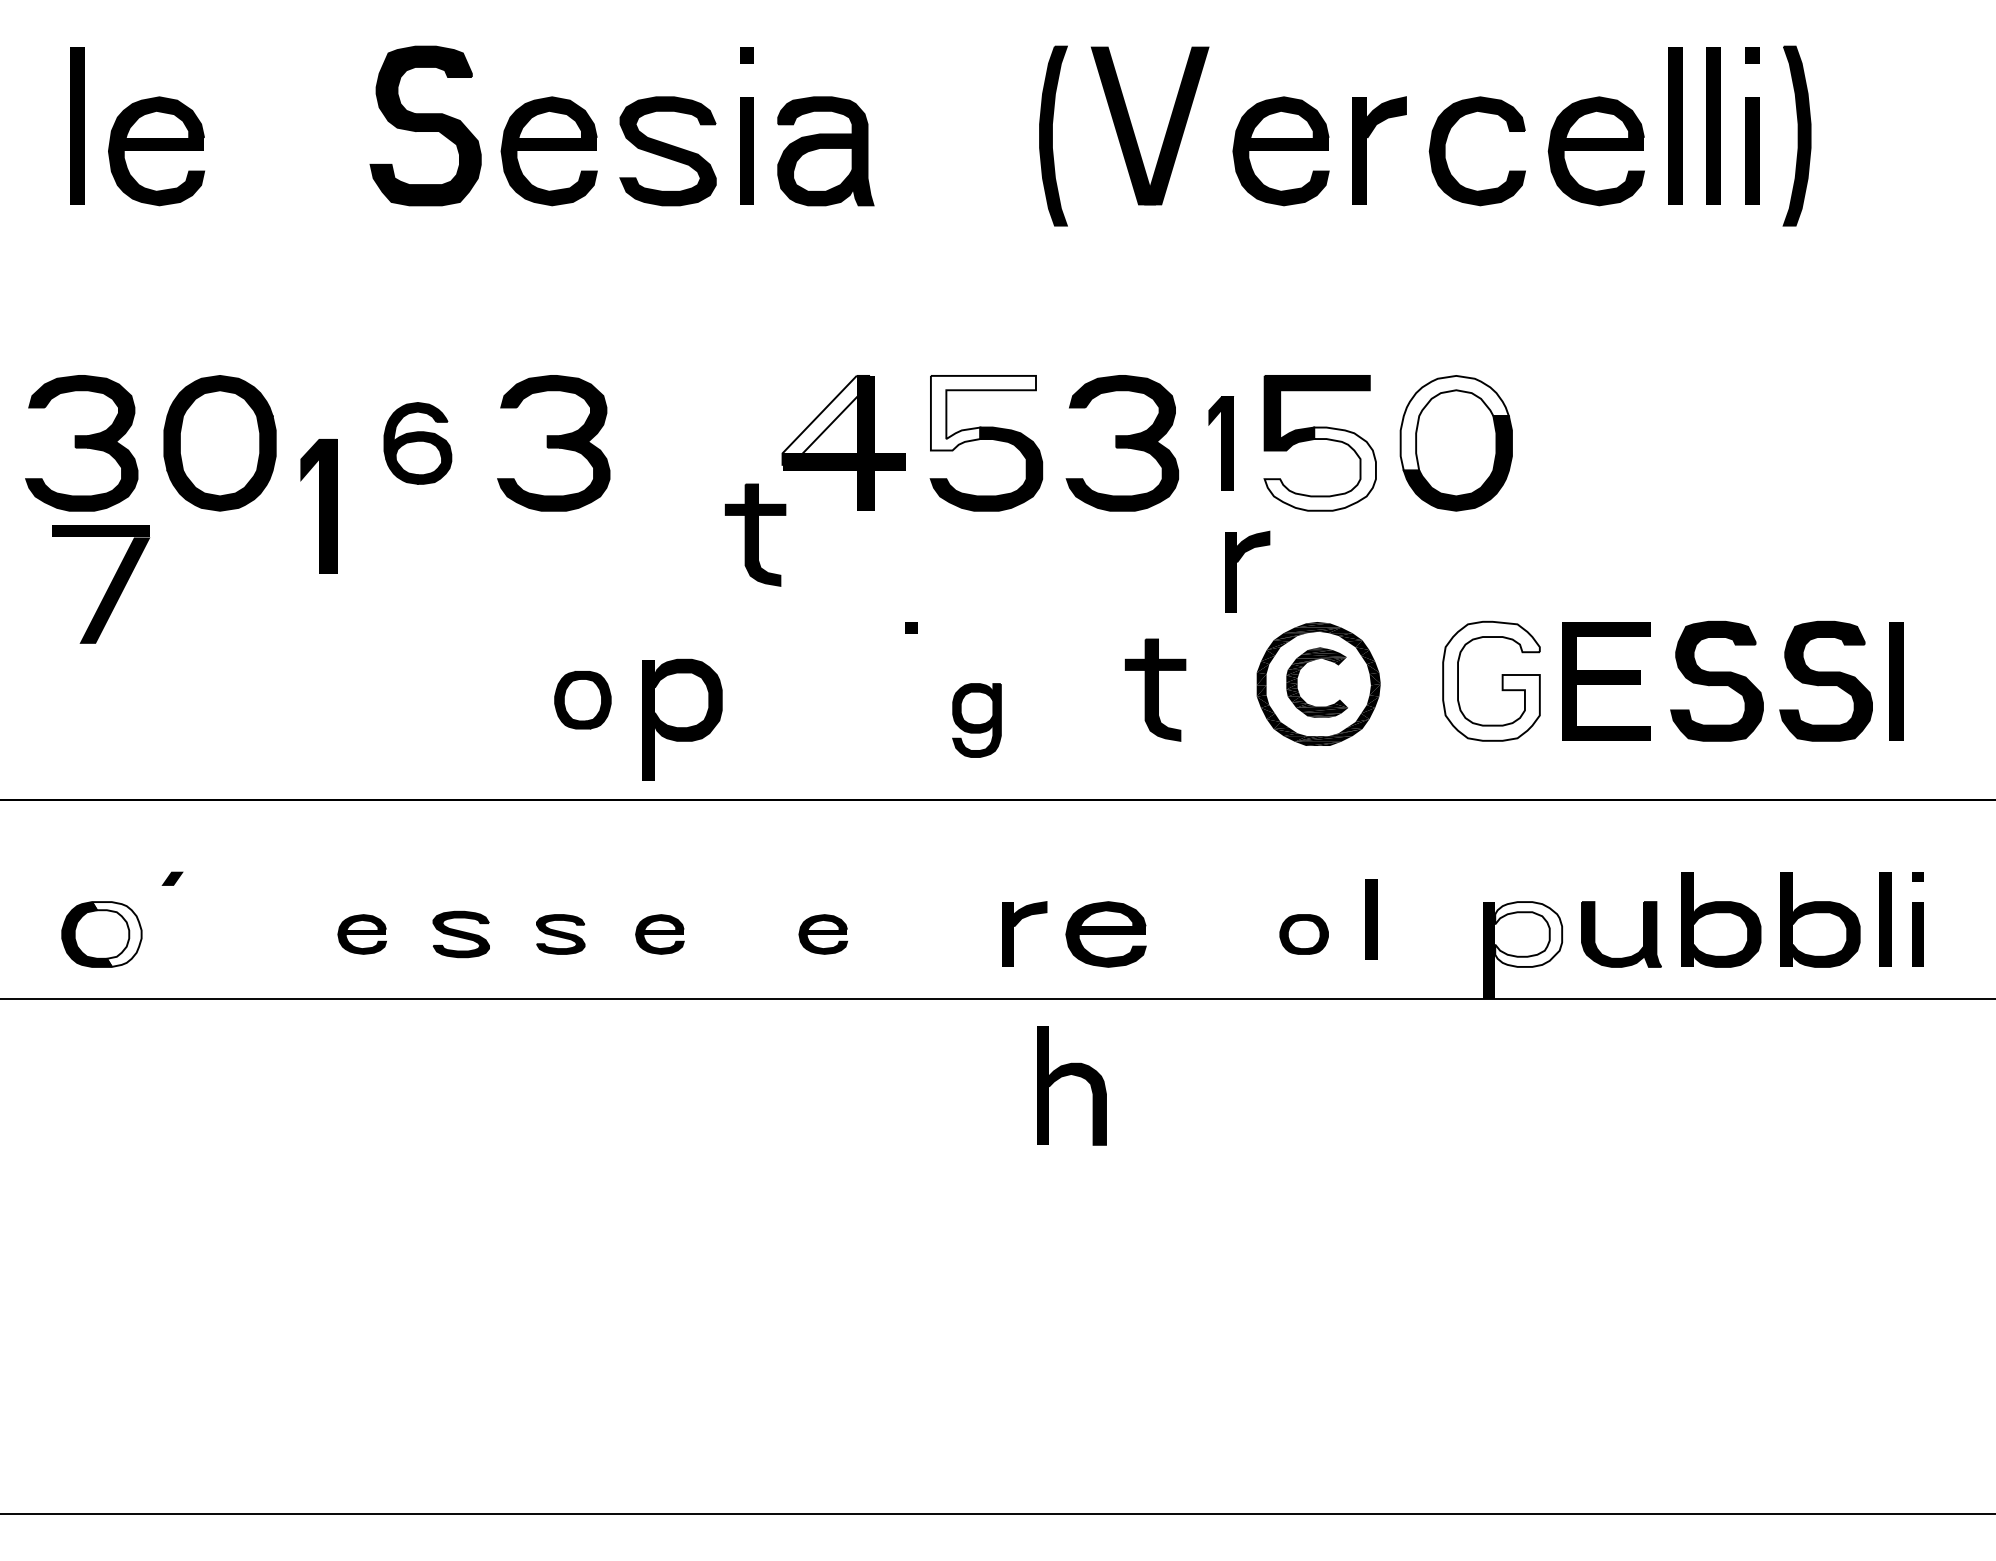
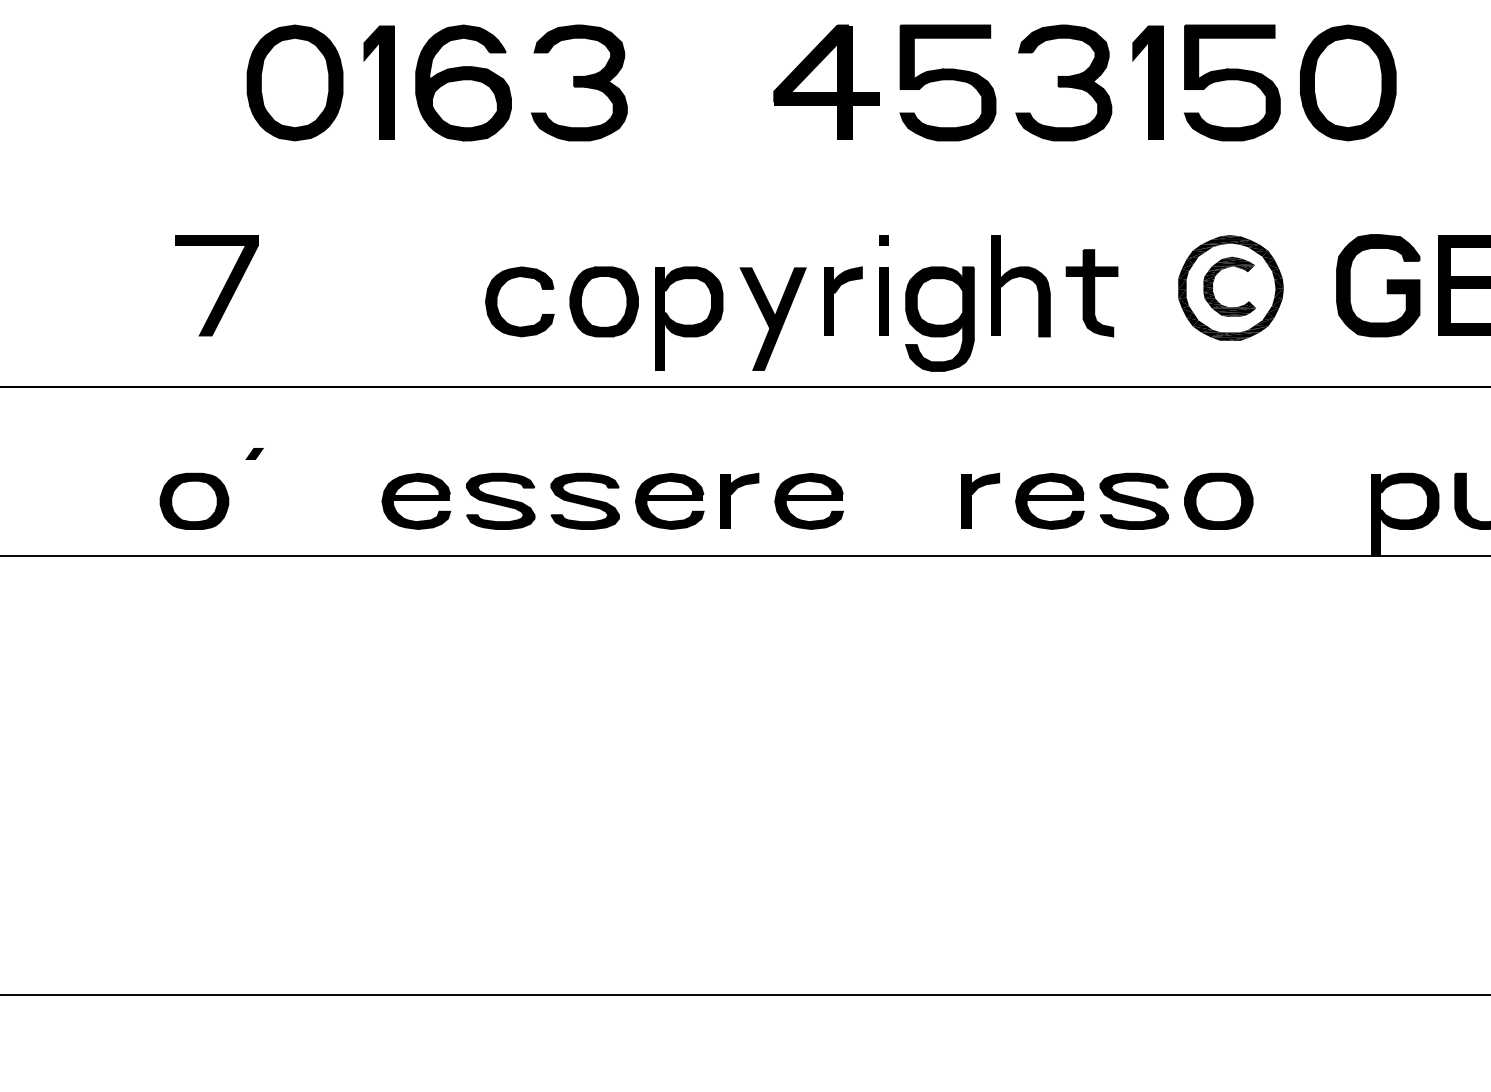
fill: (982, 412) -> (944, 56), added
fill: (825, 419) -> (810, 62), added
fill: (1454, 422) -> (1346, 65), added
part: (81, 443) -> (177, 83), removed
part: (417, 443) -> (463, 83), size x1.67
part: (1221, 443) -> (1148, 83), size x1.43
fill: (1319, 468) -> (1231, 104), added
part: (318, 506) -> (378, 83), moved
part: (755, 534) -> (751, 160), removed
part: (1236, 571) -> (833, 301), moved
part: (108, 587) -> (223, 288), moved
fill: (1491, 680) -> (1378, 285), added
part: (582, 699) -> (603, 301), size x1.43
part: (458, 707) -> (498, 308), added
part: (781, 720) -> (773, 319), added
part: (976, 720) -> (939, 319), size x1.67
part: (1371, 919) -> (884, 302), moved
part: (731, 933) -> (730, 500), added
fill: (116, 934) -> (206, 501), added
part: (361, 934) -> (415, 501), size x1.67
part: (460, 934) -> (499, 501), size x1.43
part: (560, 934) -> (585, 501), size x1.67
part: (659, 934) -> (669, 501), size x1.67
part: (822, 934) -> (808, 501), size x1.67
part: (1204, 934) -> (1133, 501), added
part: (1303, 934) -> (1218, 501), size x1.67
fill: (1528, 934) -> (1409, 501), added
part: (1070, 1075) -> (1019, 277), moved

